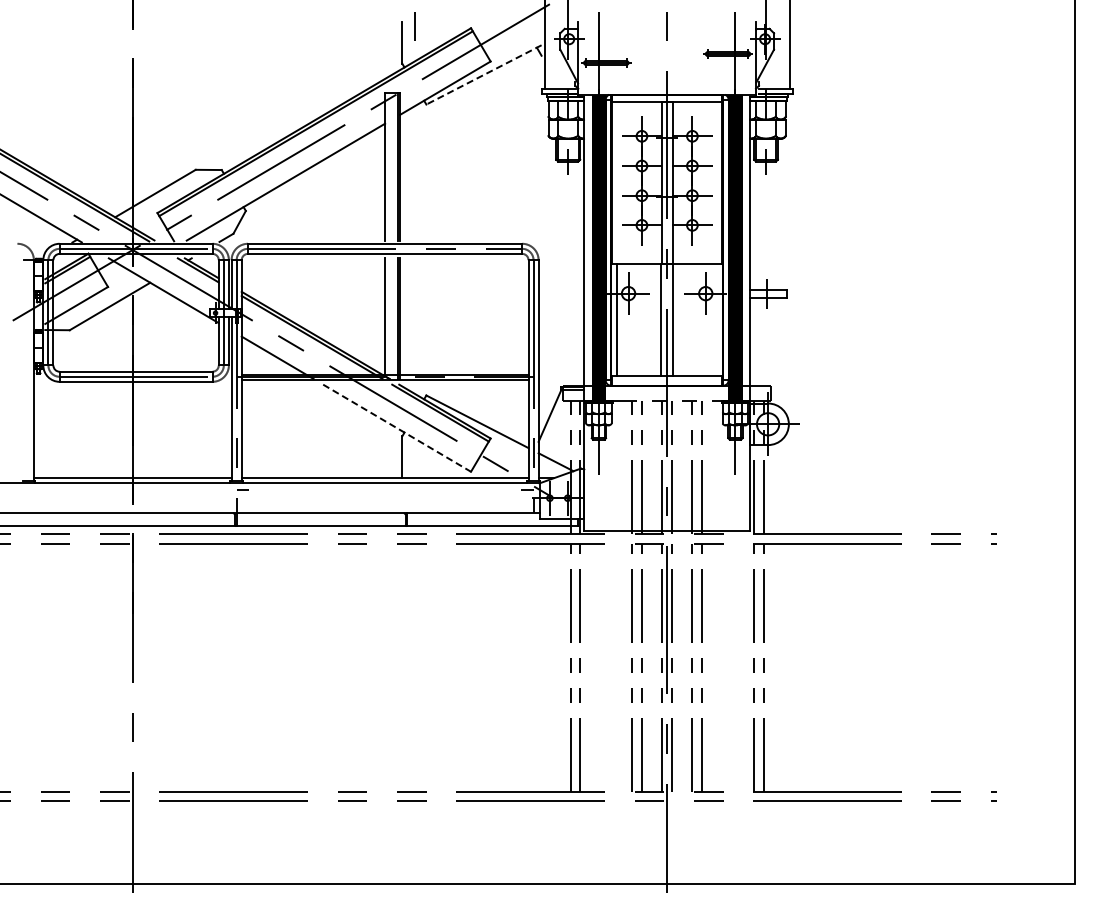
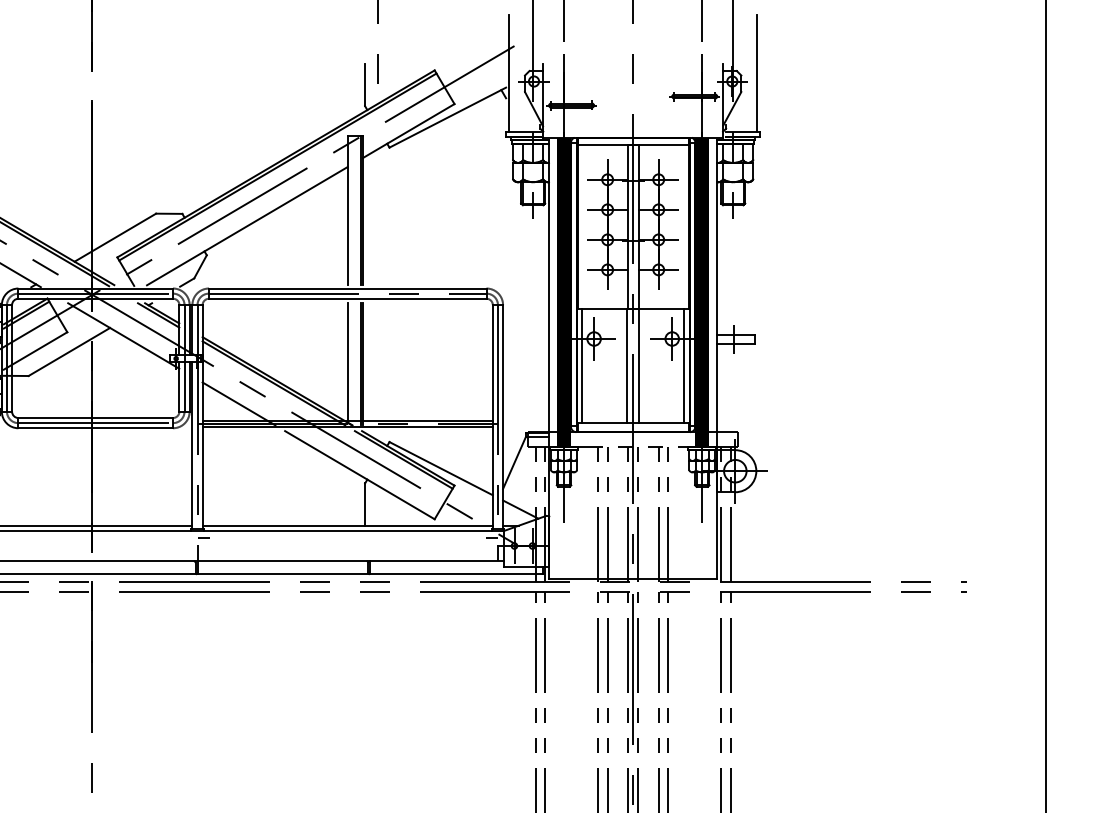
line: (483, 74) -> (447, 117), dashed -> solid
line: (717, 319) -> (684, 365), added
line: (397, 428) -> (360, 475), dashed -> solid

